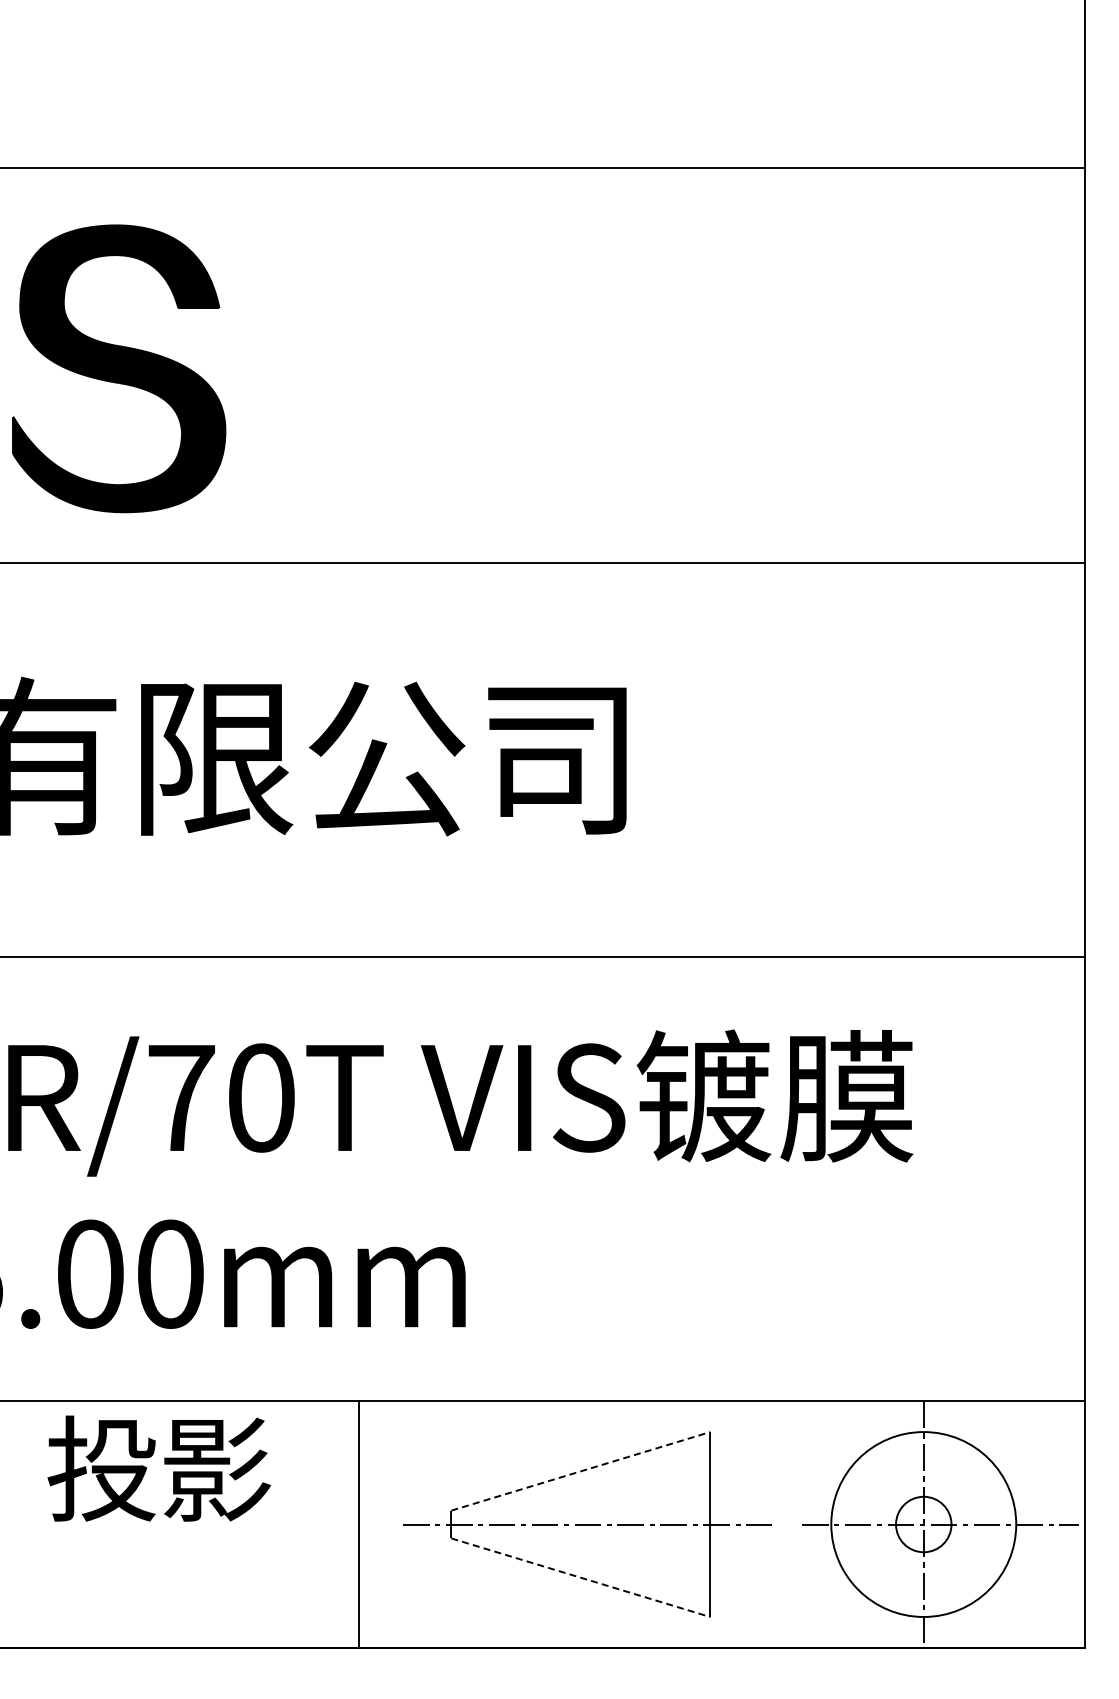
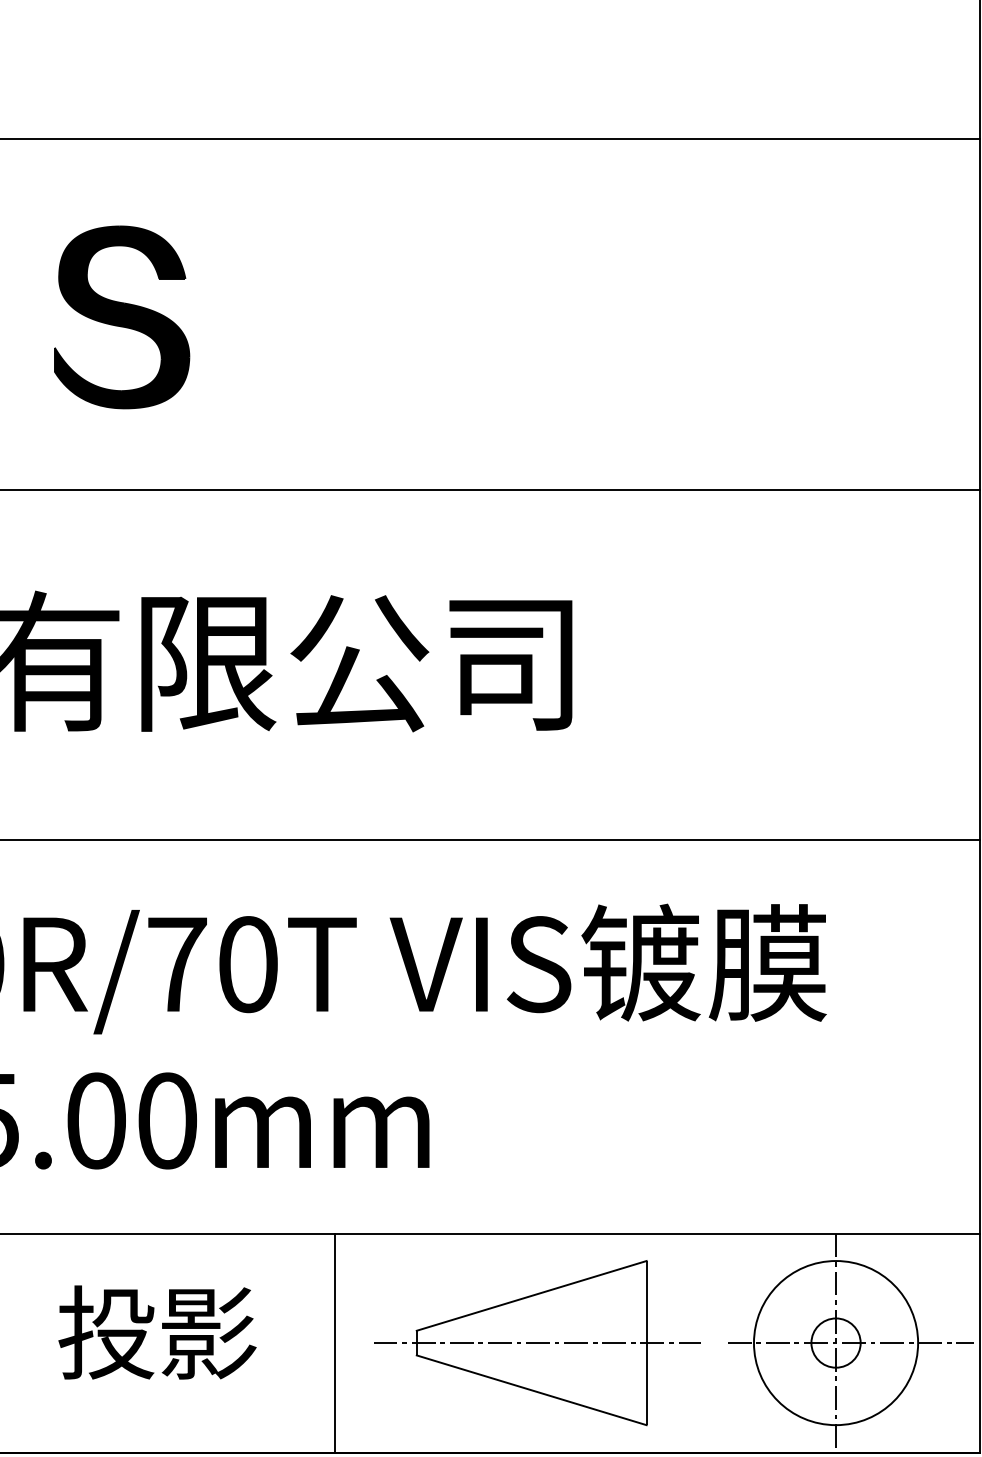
part: (118, 368) -> (121, 317), size x0.71
text: (158, 1468) -> (156, 1332), moved
line: (581, 1471) -> (532, 1296), dashed -> solid
line: (581, 1577) -> (532, 1390), dashed -> solid

